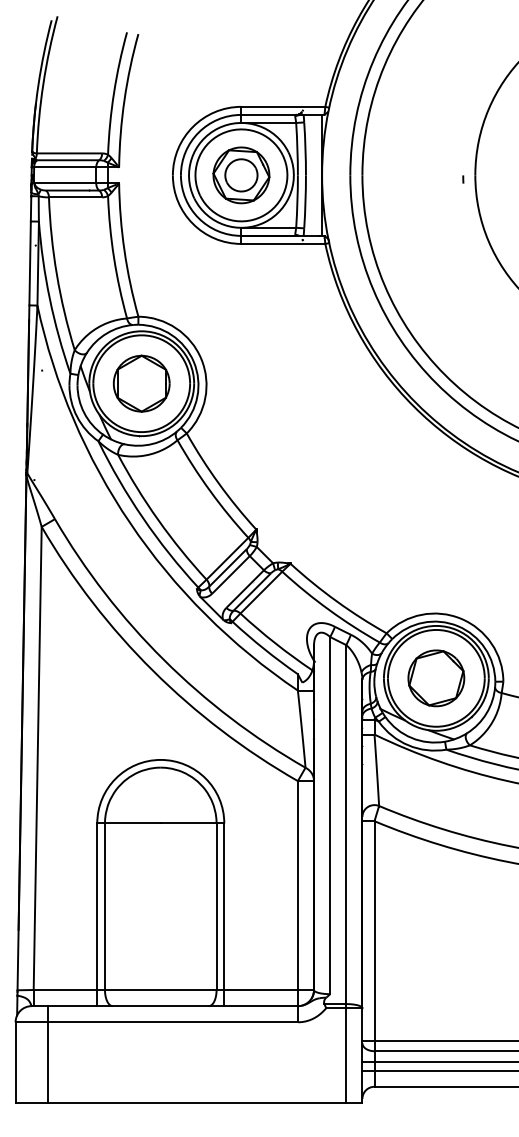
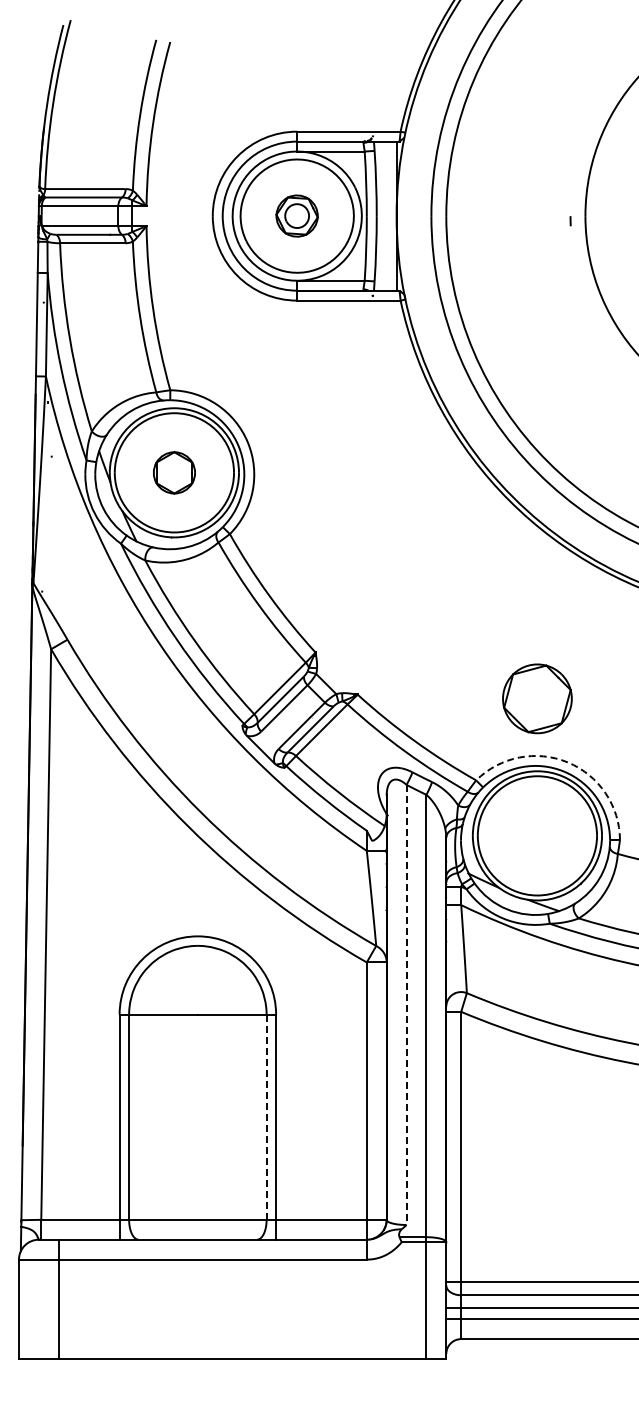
part: (240, 174) -> (296, 215), size x0.6
part: (141, 383) -> (174, 472), size x0.6
arc: (460, 618) -> (567, 762), solid -> dashed
part: (436, 678) -> (537, 698), moved
line: (330, 816) -> (406, 1005), solid -> dashed
line: (216, 906) -> (266, 1117), solid -> dashed

